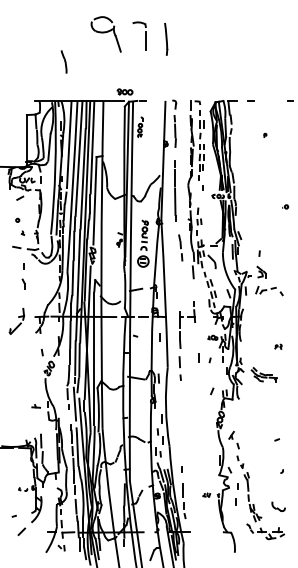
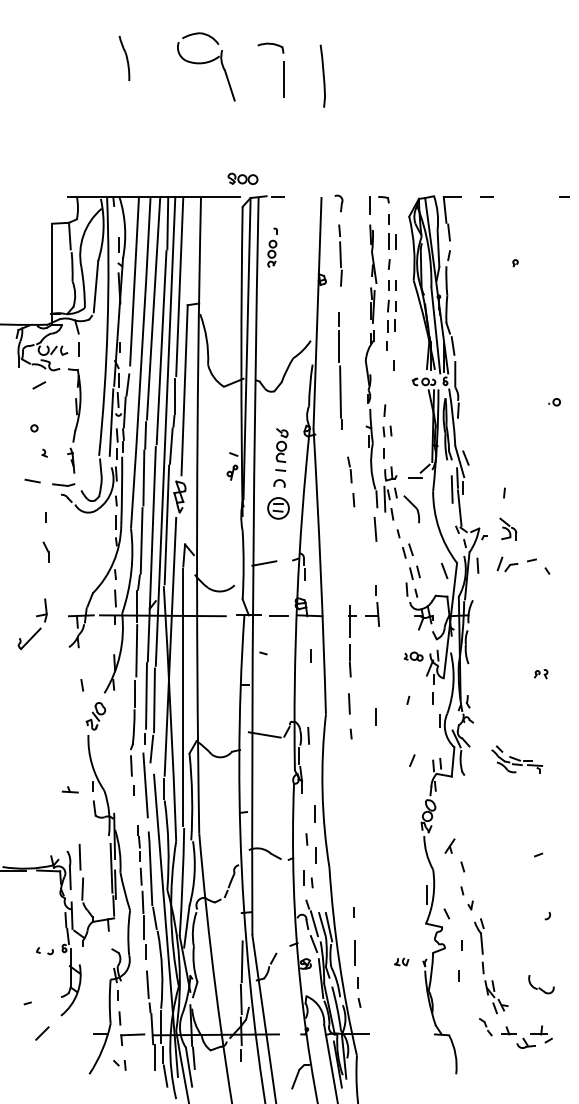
part: (63, 61) -> (123, 57), moved
line: (198, 357) -> (375, 716), moved
part: (263, 374) -> (515, 758), moved

